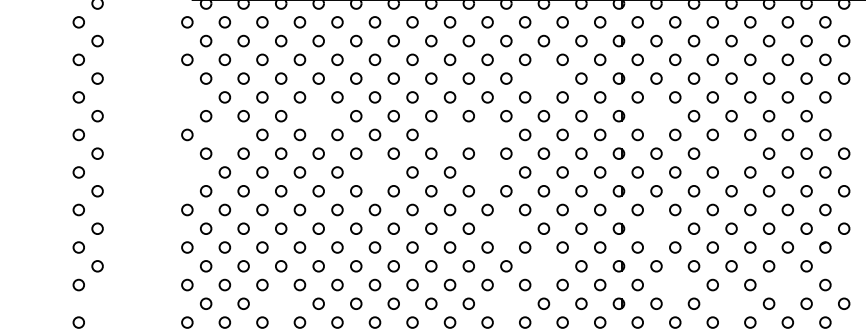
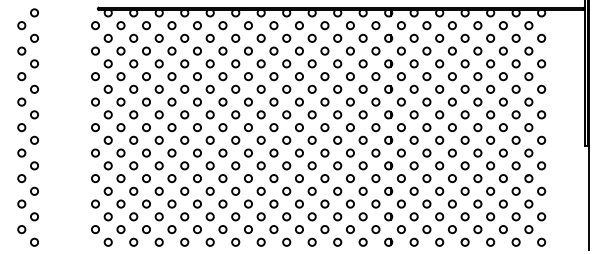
circle: (543, 78) -> (337, 63), added
circle: (187, 97) -> (95, 76), added
circle: (318, 114) -> (184, 88), added
circle: (655, 114) -> (413, 88), added
circle: (843, 114) -> (541, 88), added
circle: (224, 134) -> (120, 101), added
circle: (449, 134) -> (273, 101), added
circle: (487, 134) -> (299, 101), added
circle: (730, 153) -> (464, 114), added
circle: (187, 172) -> (95, 127), added
circle: (374, 172) -> (222, 127), added
circle: (487, 172) -> (299, 127), added
circle: (505, 228) -> (311, 165), added
circle: (655, 228) -> (413, 165), added
circle: (543, 265) -> (337, 190), added
circle: (843, 265) -> (541, 190), added
circle: (674, 284) -> (426, 203), added
circle: (786, 284) -> (502, 203), added
circle: (97, 303) -> (34, 216), added
circle: (280, 303) -> (158, 216), added
circle: (505, 303) -> (311, 216), added
circle: (730, 303) -> (464, 216), added

